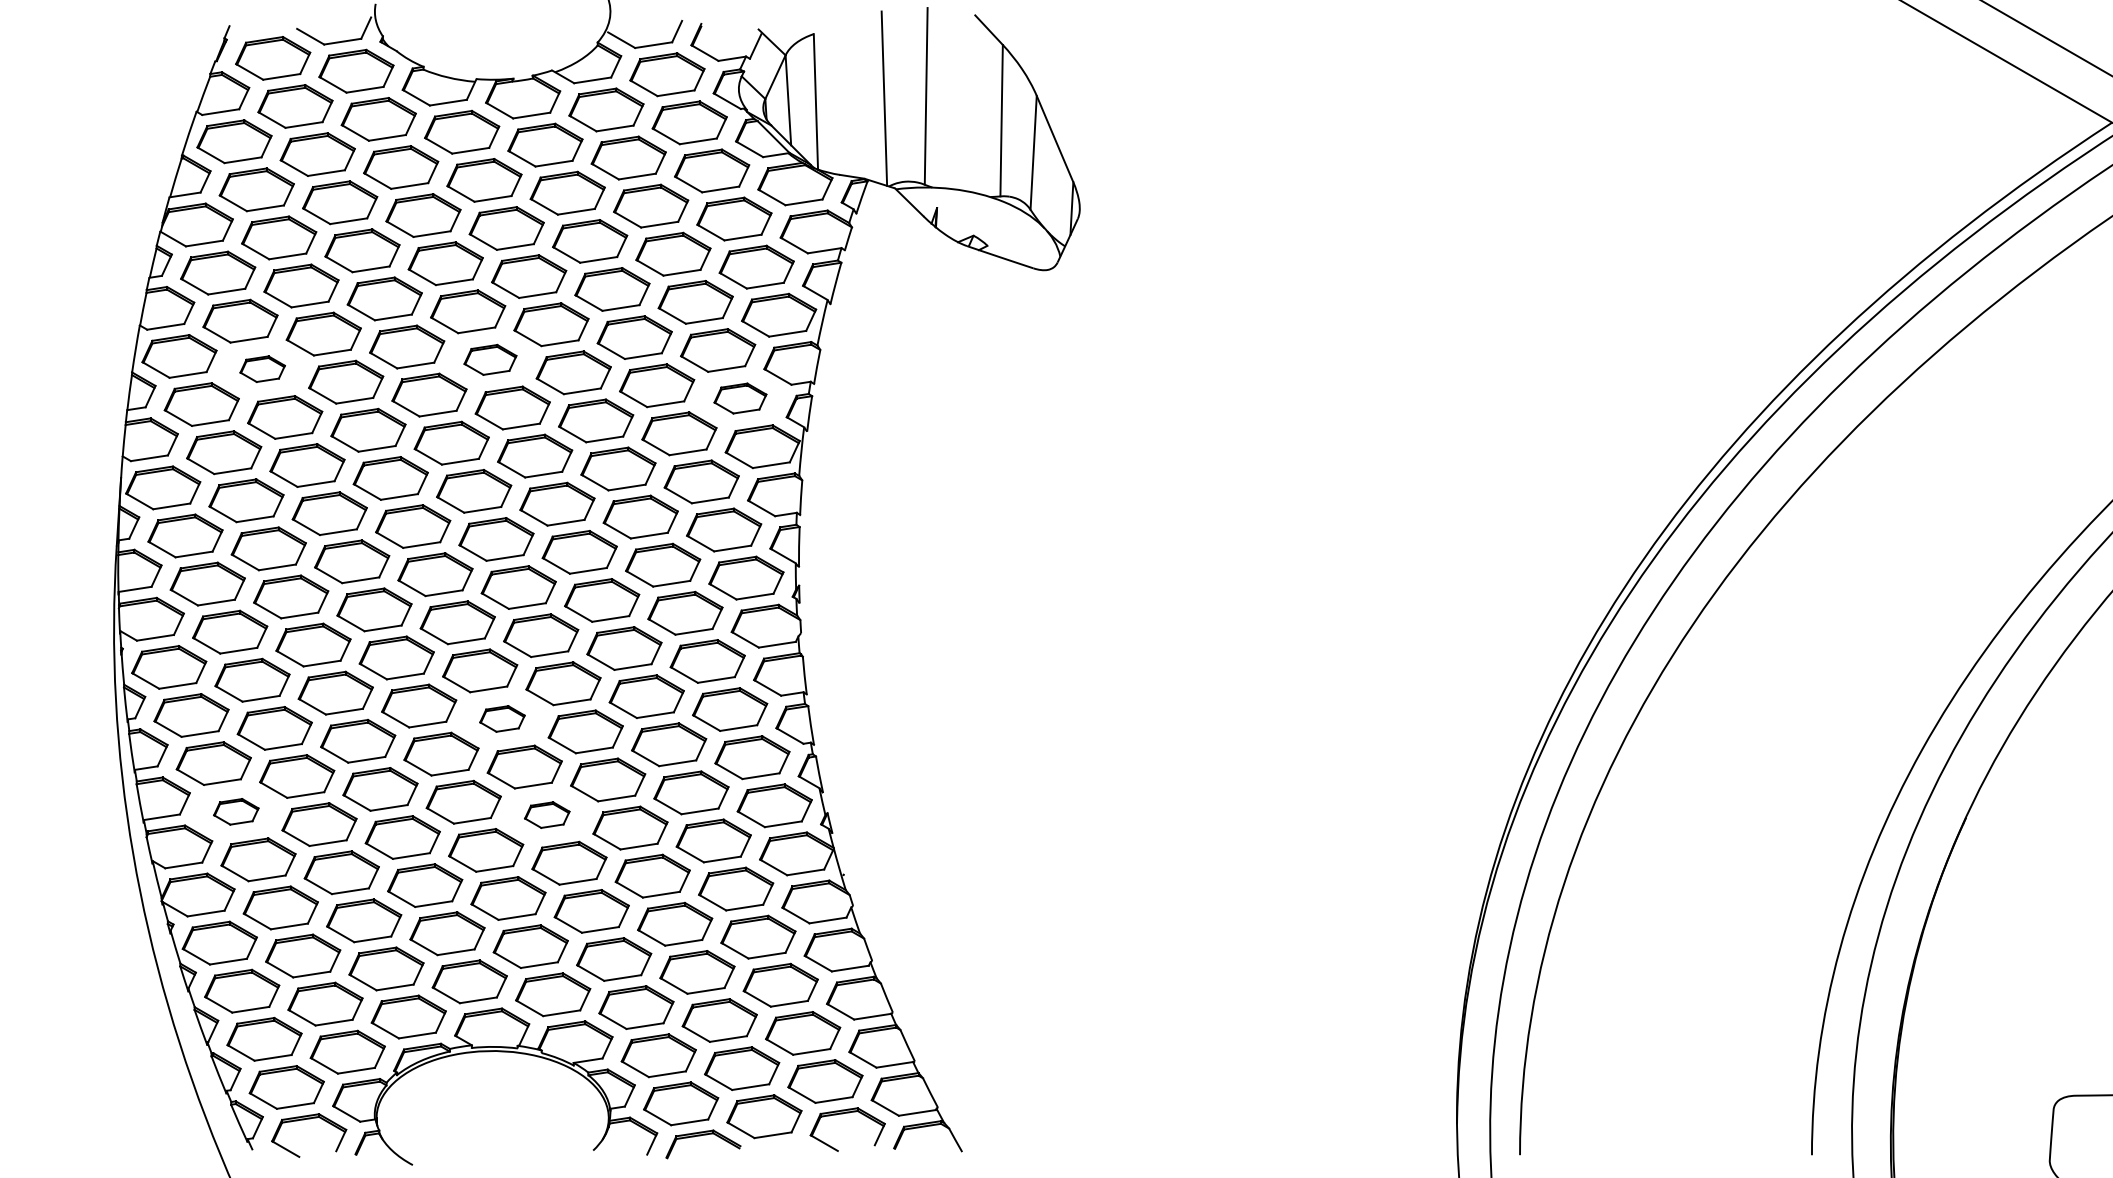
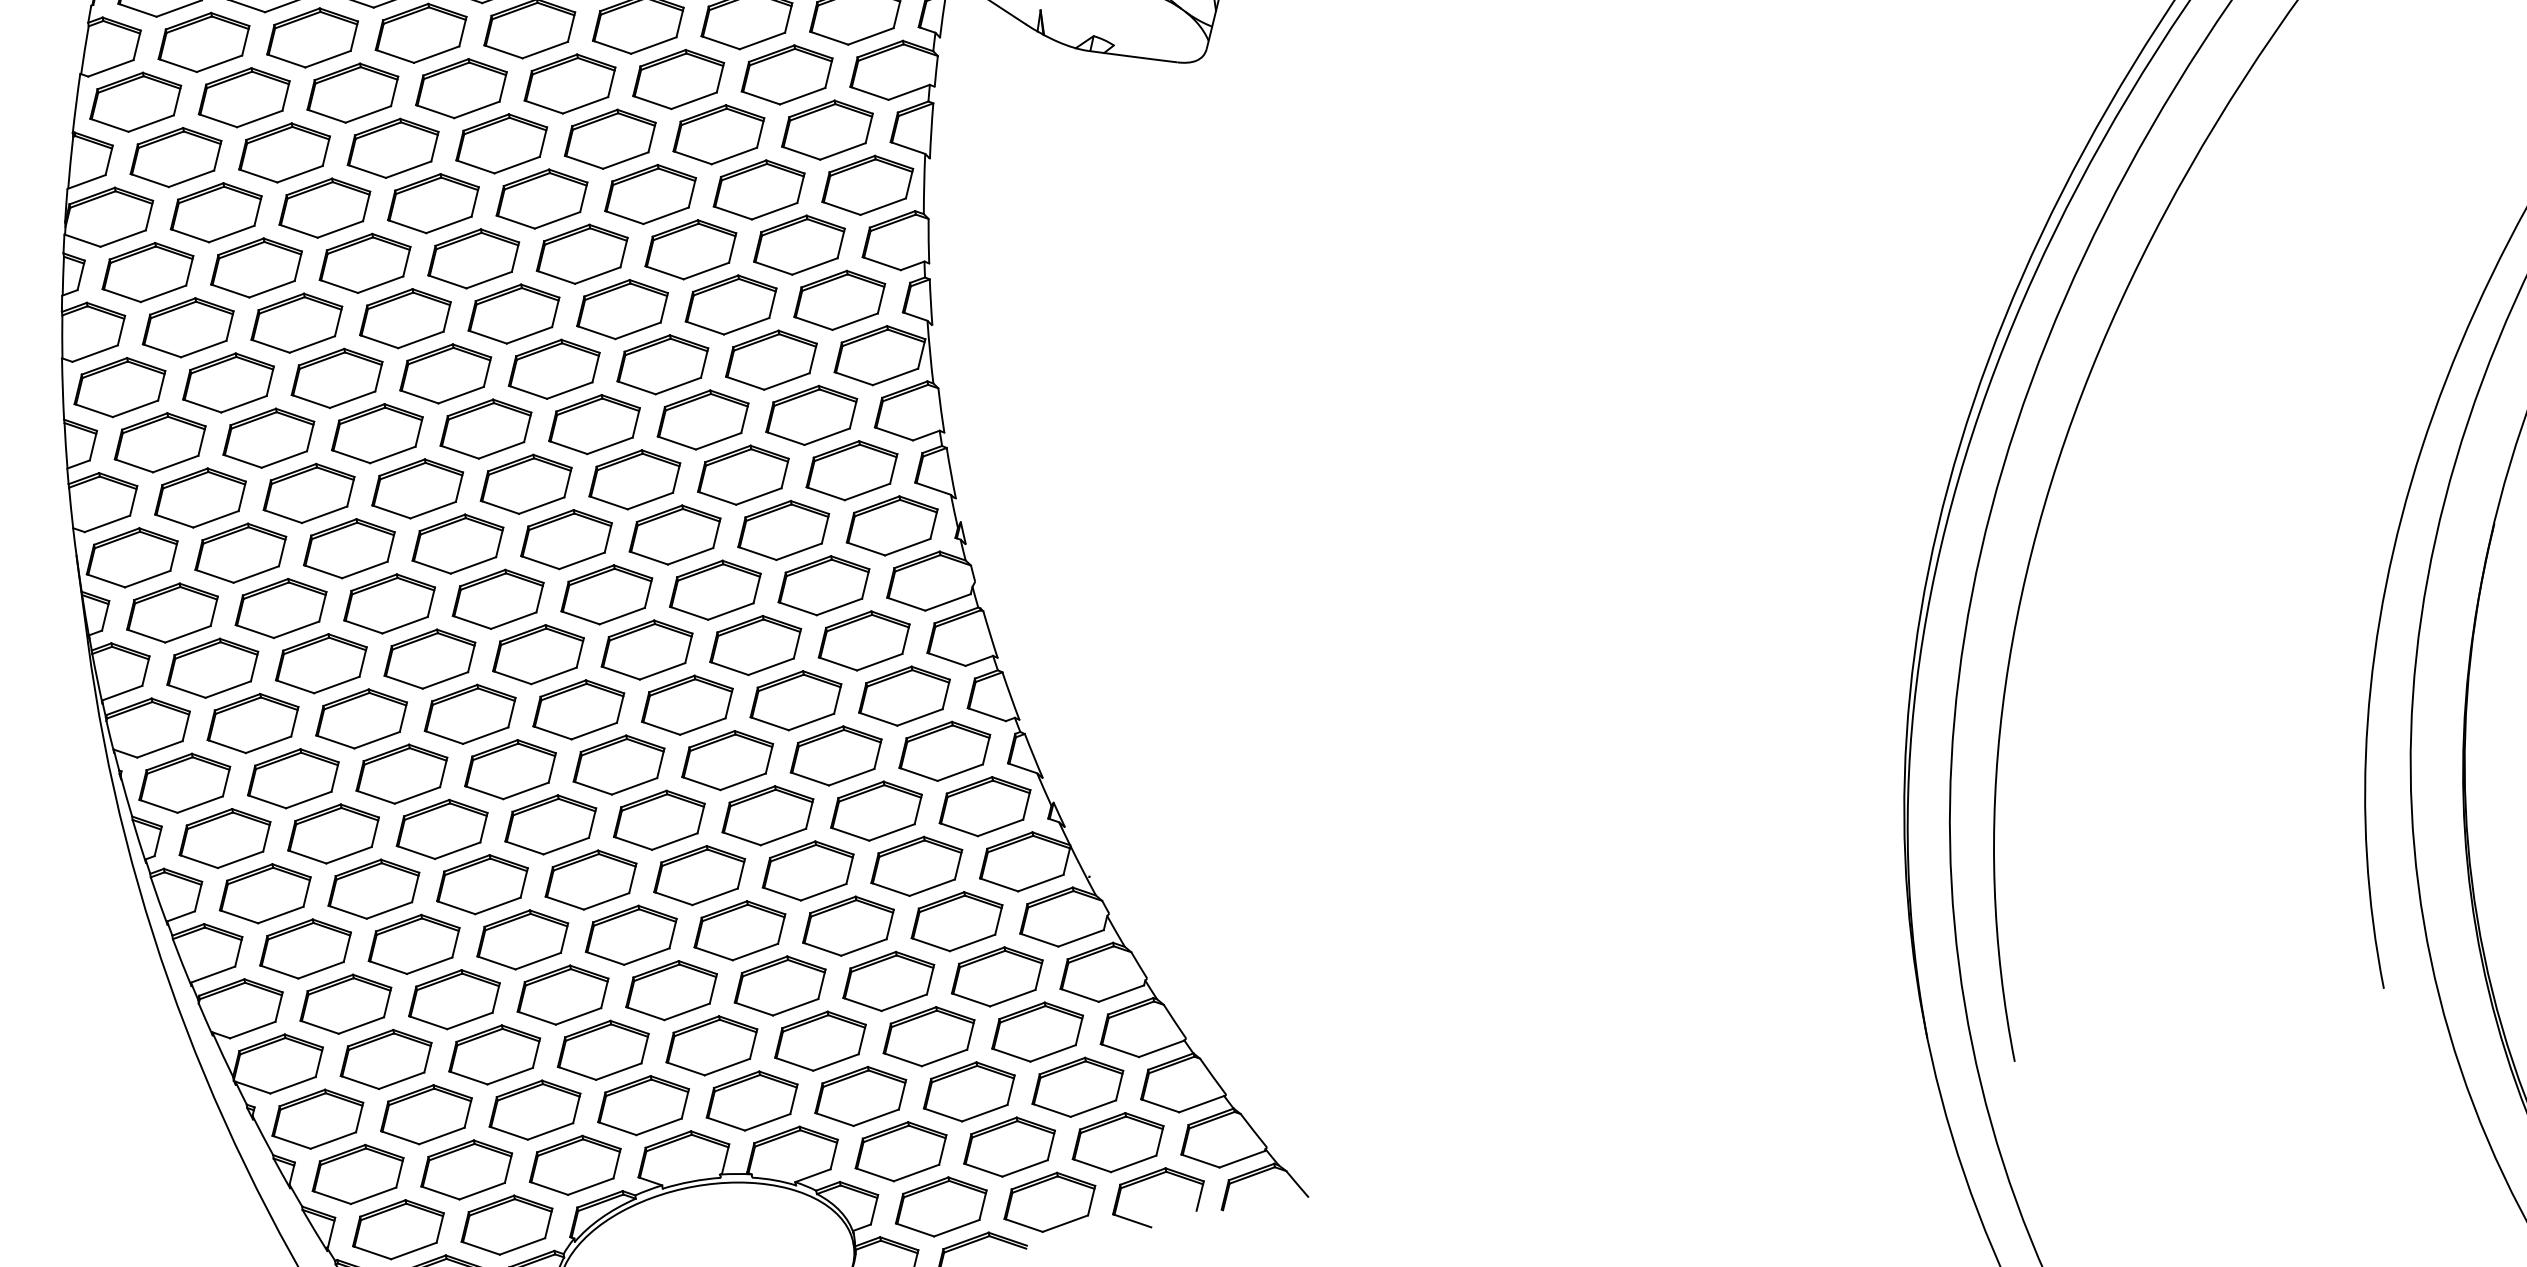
part: (490, 359) -> (513, 313), size x1.43
part: (262, 368) -> (227, 382), size x1.67
part: (740, 398) -> (839, 300), size x1.43
part: (502, 718) -> (618, 764), size x1.67
part: (236, 811) -> (305, 948), size x1.67
part: (547, 814) -> (699, 874), size x1.67

